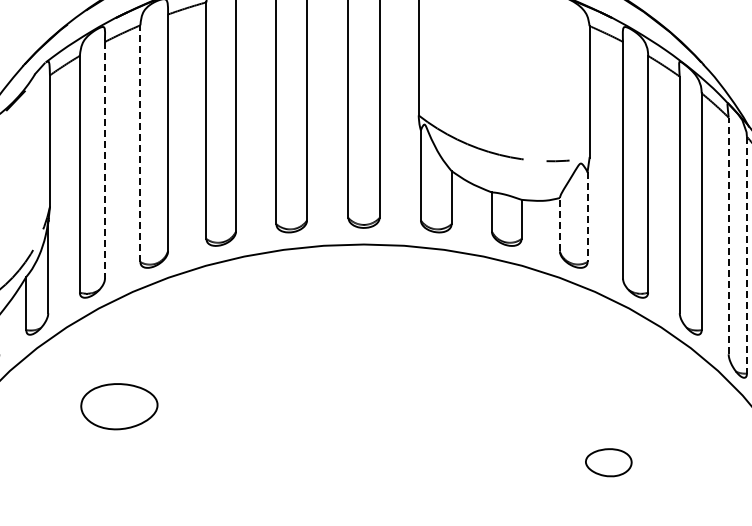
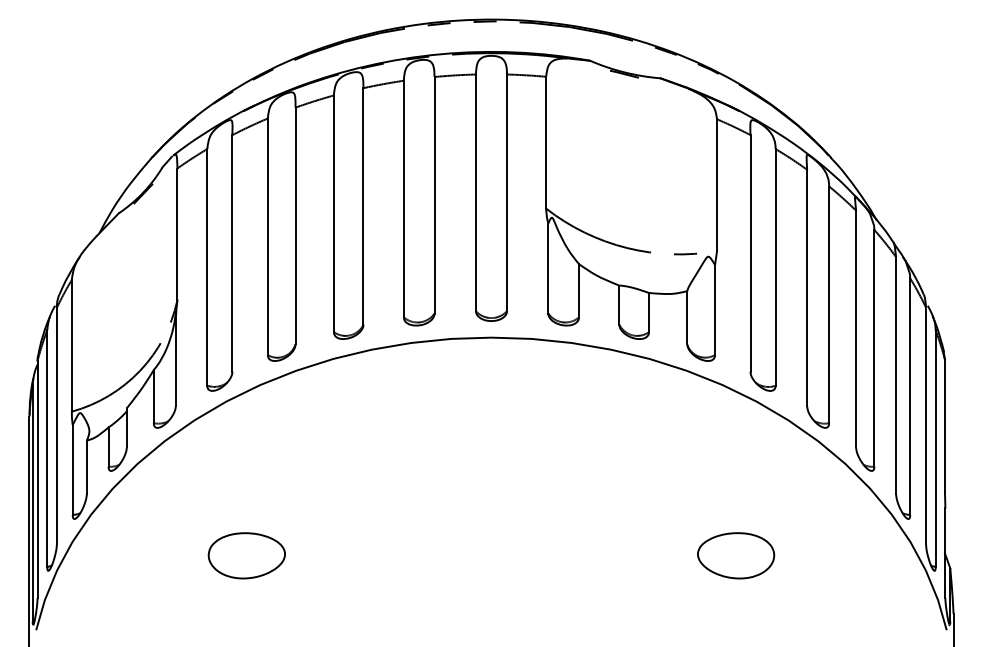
line: (140, 143) -> (267, 236), dashed -> solid
line: (105, 160) -> (232, 253), dashed -> solid
line: (588, 217) -> (715, 310), dashed -> solid
line: (560, 224) -> (687, 317), dashed -> solid
line: (729, 235) -> (856, 328), dashed -> solid
line: (747, 255) -> (874, 348), dashed -> solid
part: (119, 406) -> (246, 555), moved
part: (609, 462) -> (736, 555), size x1.67

